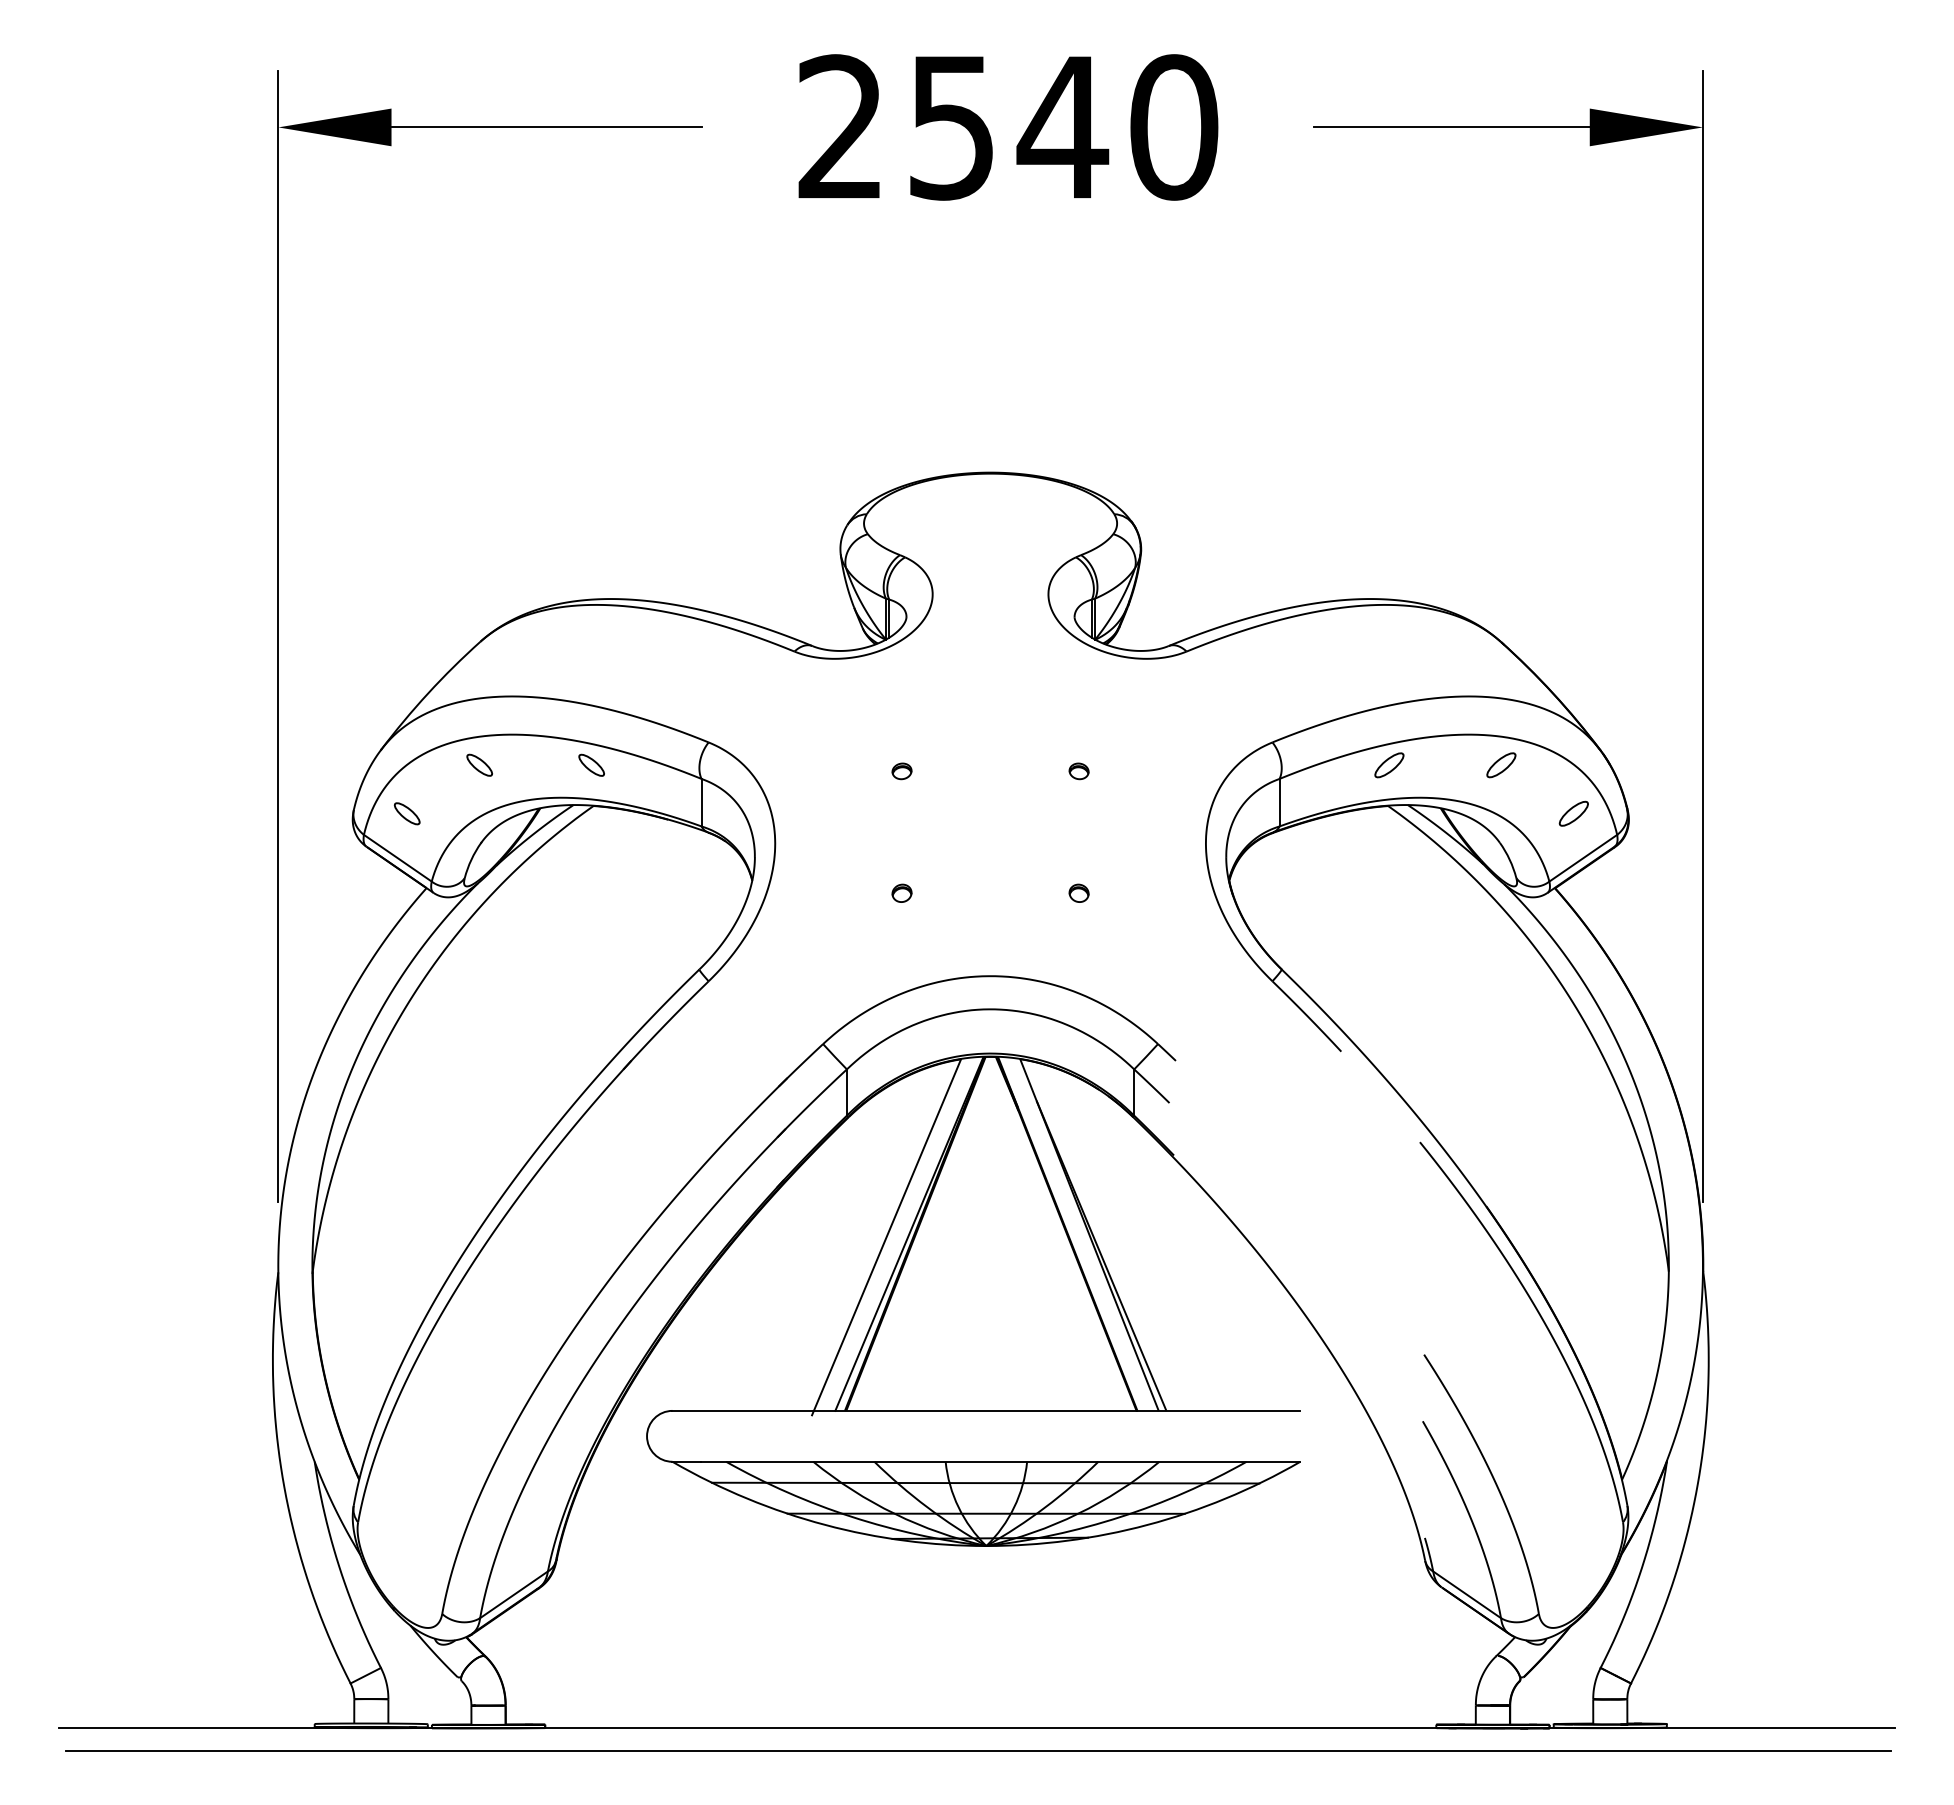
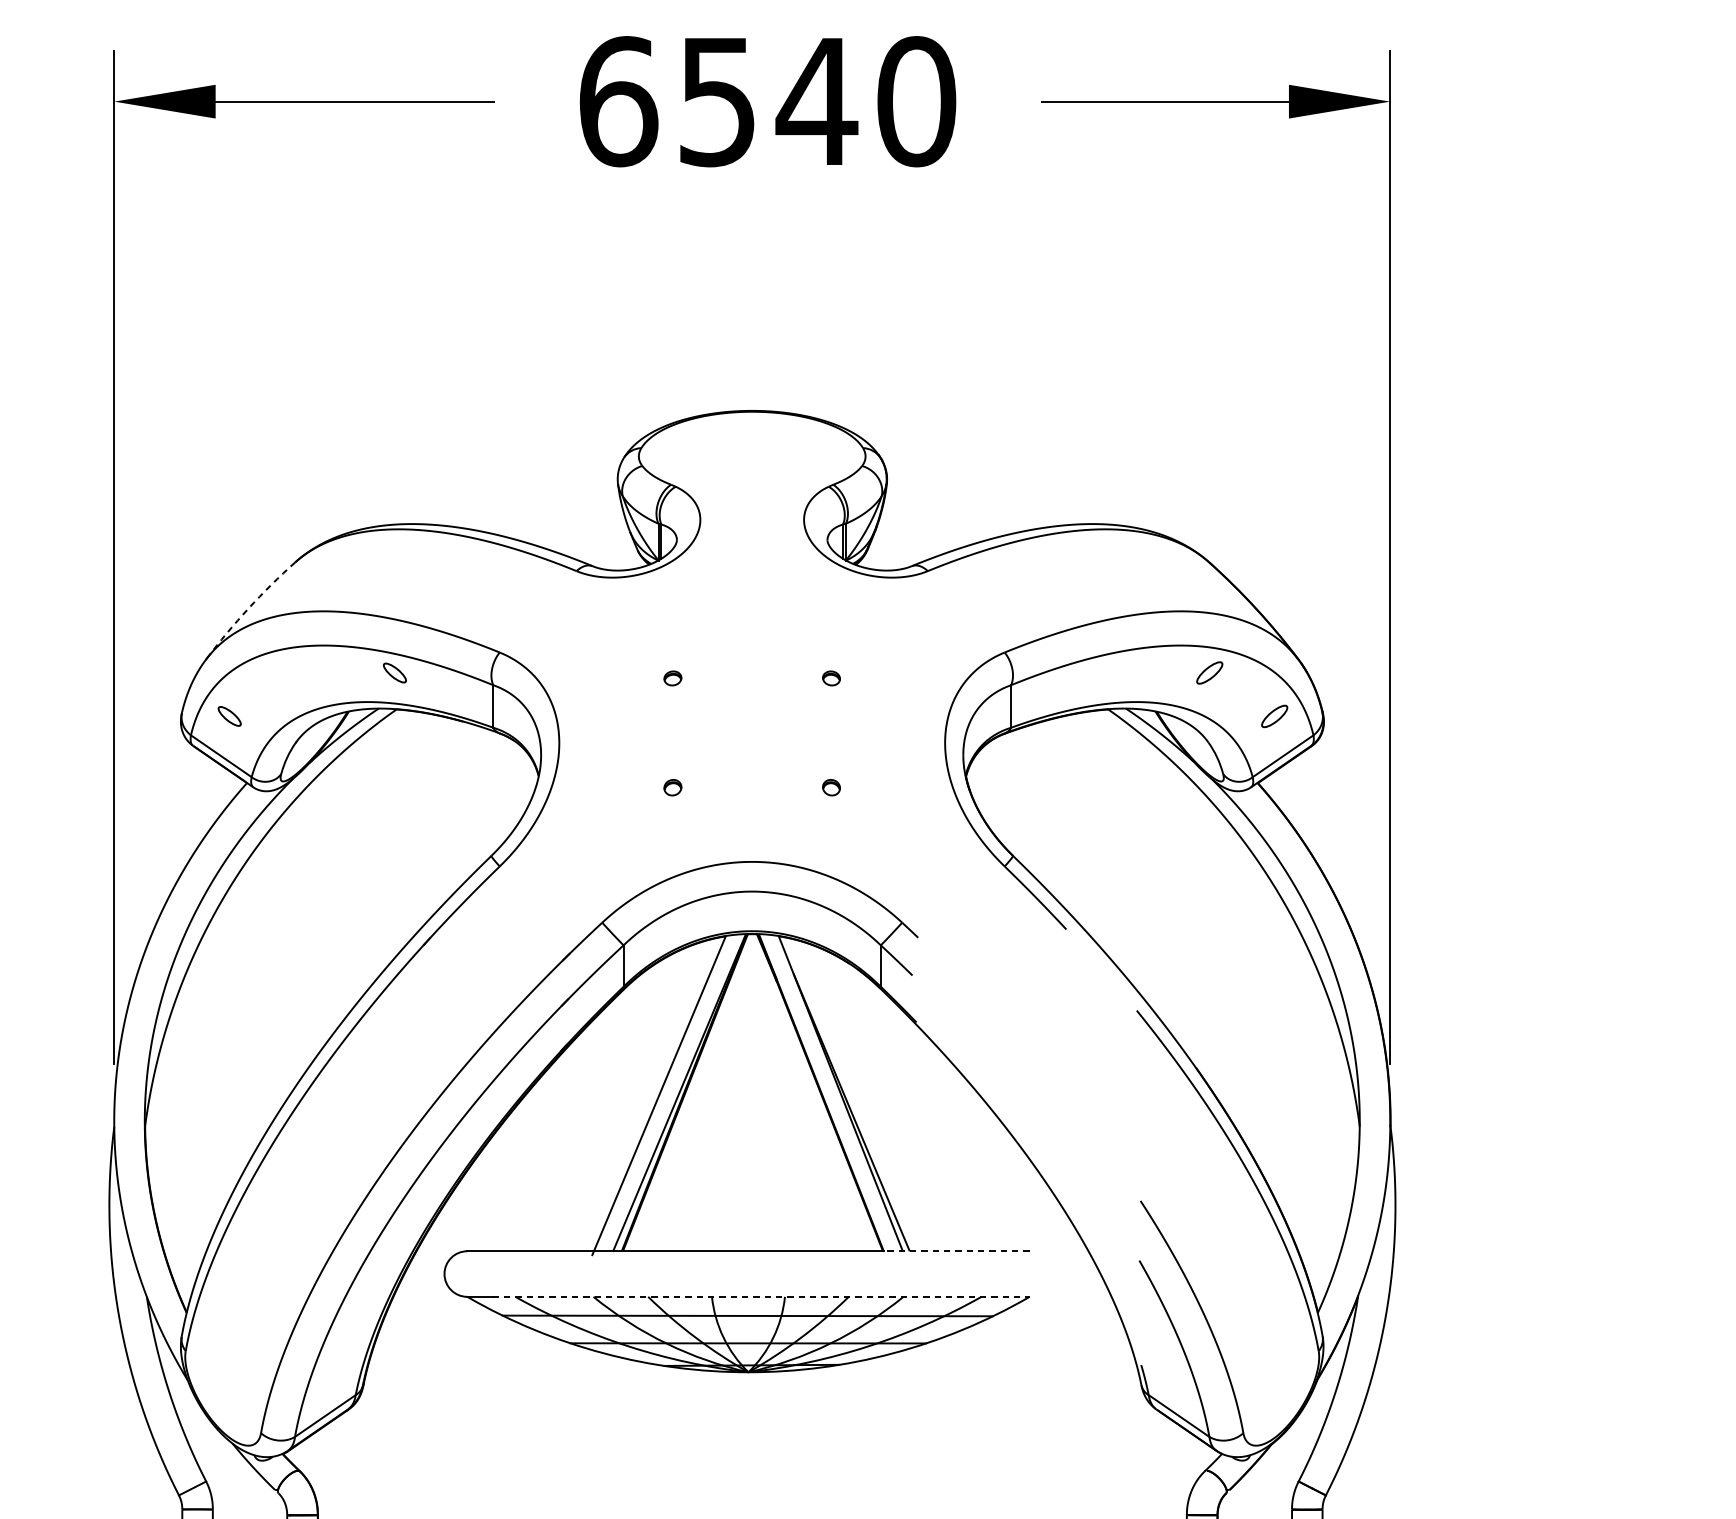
text: (841, 127) -> (618, 101), 2540 -> 6540
arc: (428, 693) -> (248, 608), solid -> dashed
part: (479, 764) -> (294, 672), removed
part: (1389, 765) -> (1109, 673), removed
line: (1218, 1410) -> (956, 1250), solid -> dashed
line: (1000, 1461) -> (761, 1296), solid -> dashed

